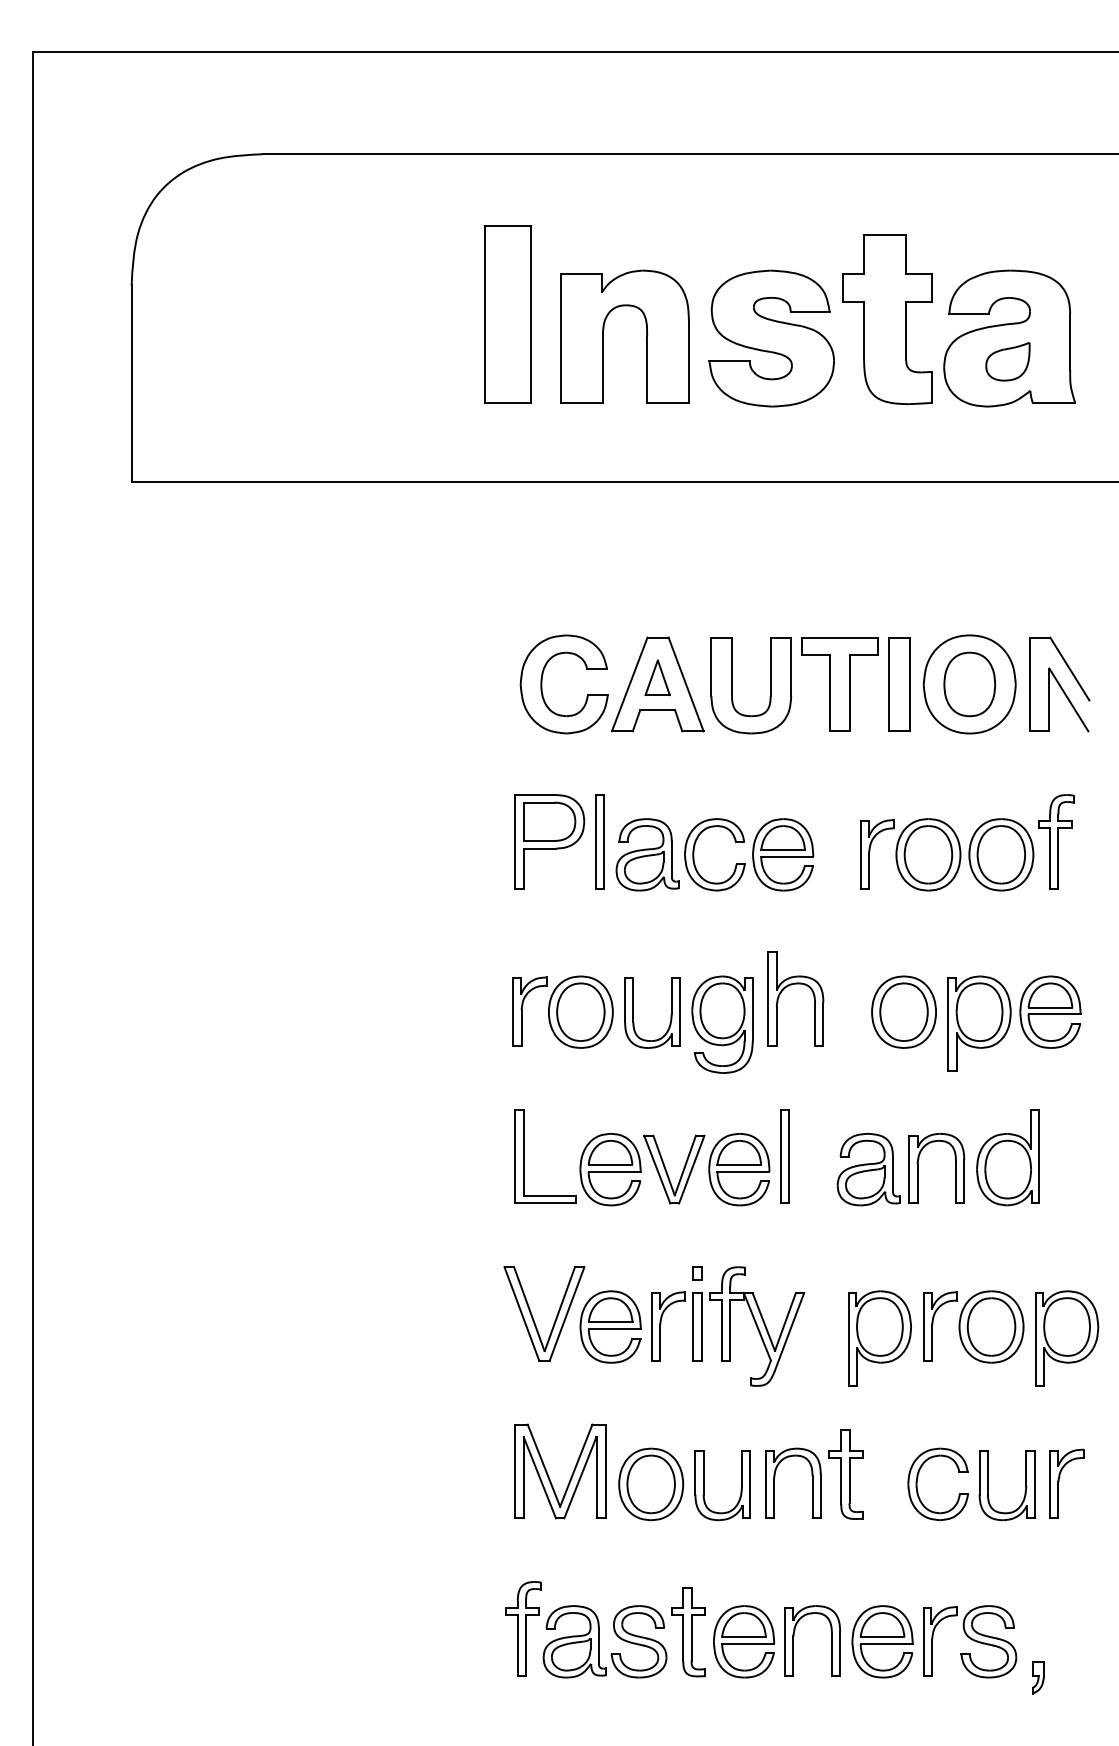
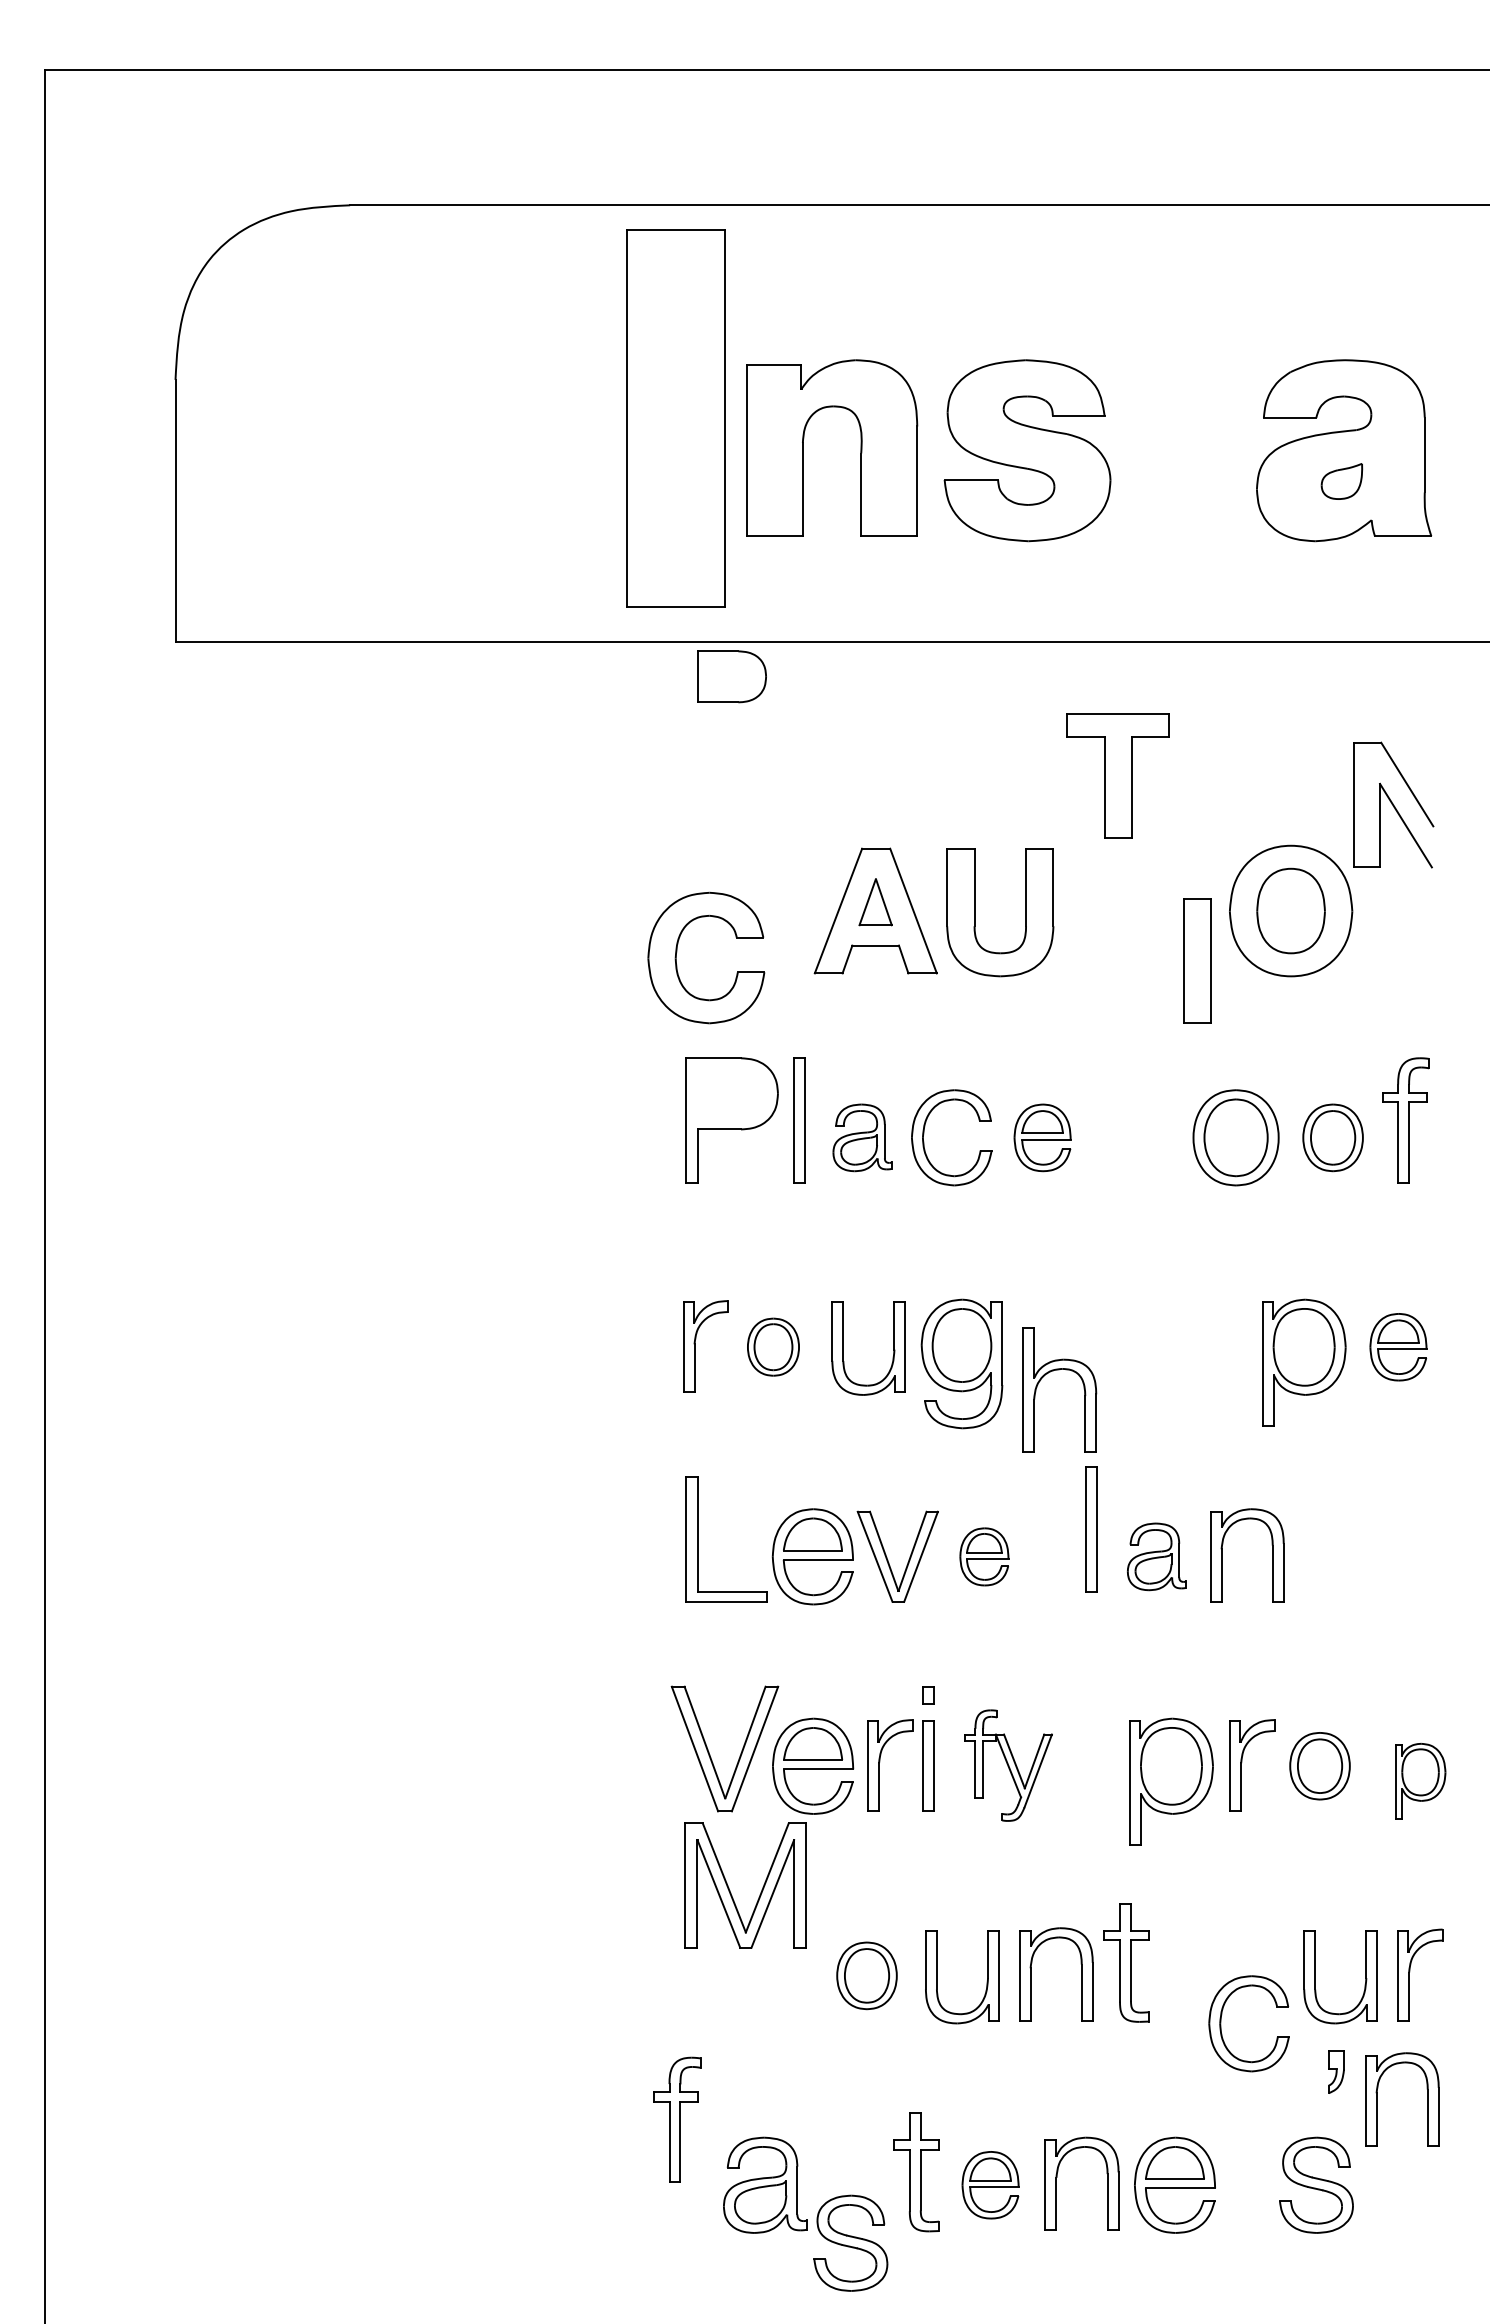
part: (507, 314) -> (675, 418), size x1.6
part: (887, 319) -> (1181, 425), removed
part: (1007, 361) -> (1341, 481), size x0.7
part: (542, 680) -> (677, 952), moved
part: (839, 684) -> (1117, 775), moved
part: (899, 684) -> (1197, 960), moved
part: (1059, 684) -> (1393, 804), moved
part: (549, 821) -> (731, 676), moved
part: (870, 852) -> (1158, 1134), removed
part: (647, 854) -> (862, 1137), size x0.7
part: (783, 854) -> (1042, 1137), size x0.7
part: (1000, 854) -> (1332, 1137), size x0.7
part: (791, 985) -> (1053, 1371), moved
part: (580, 1011) -> (773, 1346), size x0.6
part: (903, 1011) -> (1203, 1346), removed
part: (1050, 1011) -> (1398, 1346), size x0.7
part: (785, 1156) -> (1091, 1529), moved
part: (1007, 1157) -> (1341, 1540), removed
part: (739, 1169) -> (984, 1556), size x0.6
part: (868, 1169) -> (1156, 1556), size x0.7
part: (757, 1326) -> (1008, 1765), size x0.7
part: (991, 1326) -> (1319, 1765), size x0.7
part: (1067, 1338) -> (1420, 1781), size x0.6
part: (549, 1476) -> (731, 1892), moved
part: (650, 1484) -> (866, 1975), size x0.7
part: (917, 1484) -> (1221, 2023), moved
part: (1034, 1577) -> (1377, 2099), added
part: (523, 1628) -> (677, 2119), moved
part: (933, 1638) -> (1242, 2180), removed
part: (638, 1641) -> (850, 2242), moved
part: (743, 1641) -> (990, 2184), size x0.7
part: (1038, 1677) -> (1336, 2071), moved

